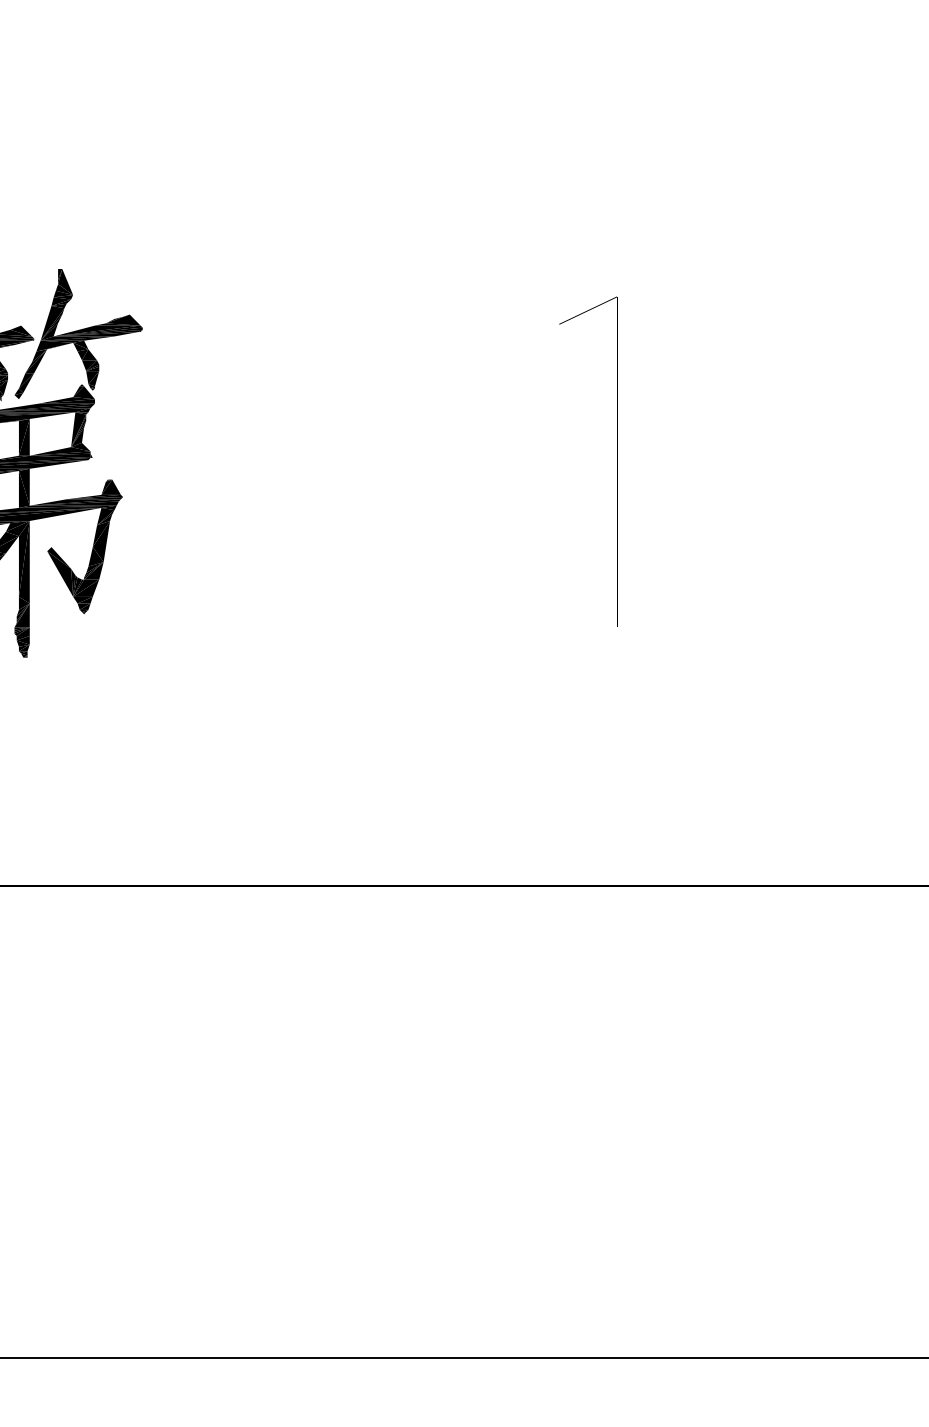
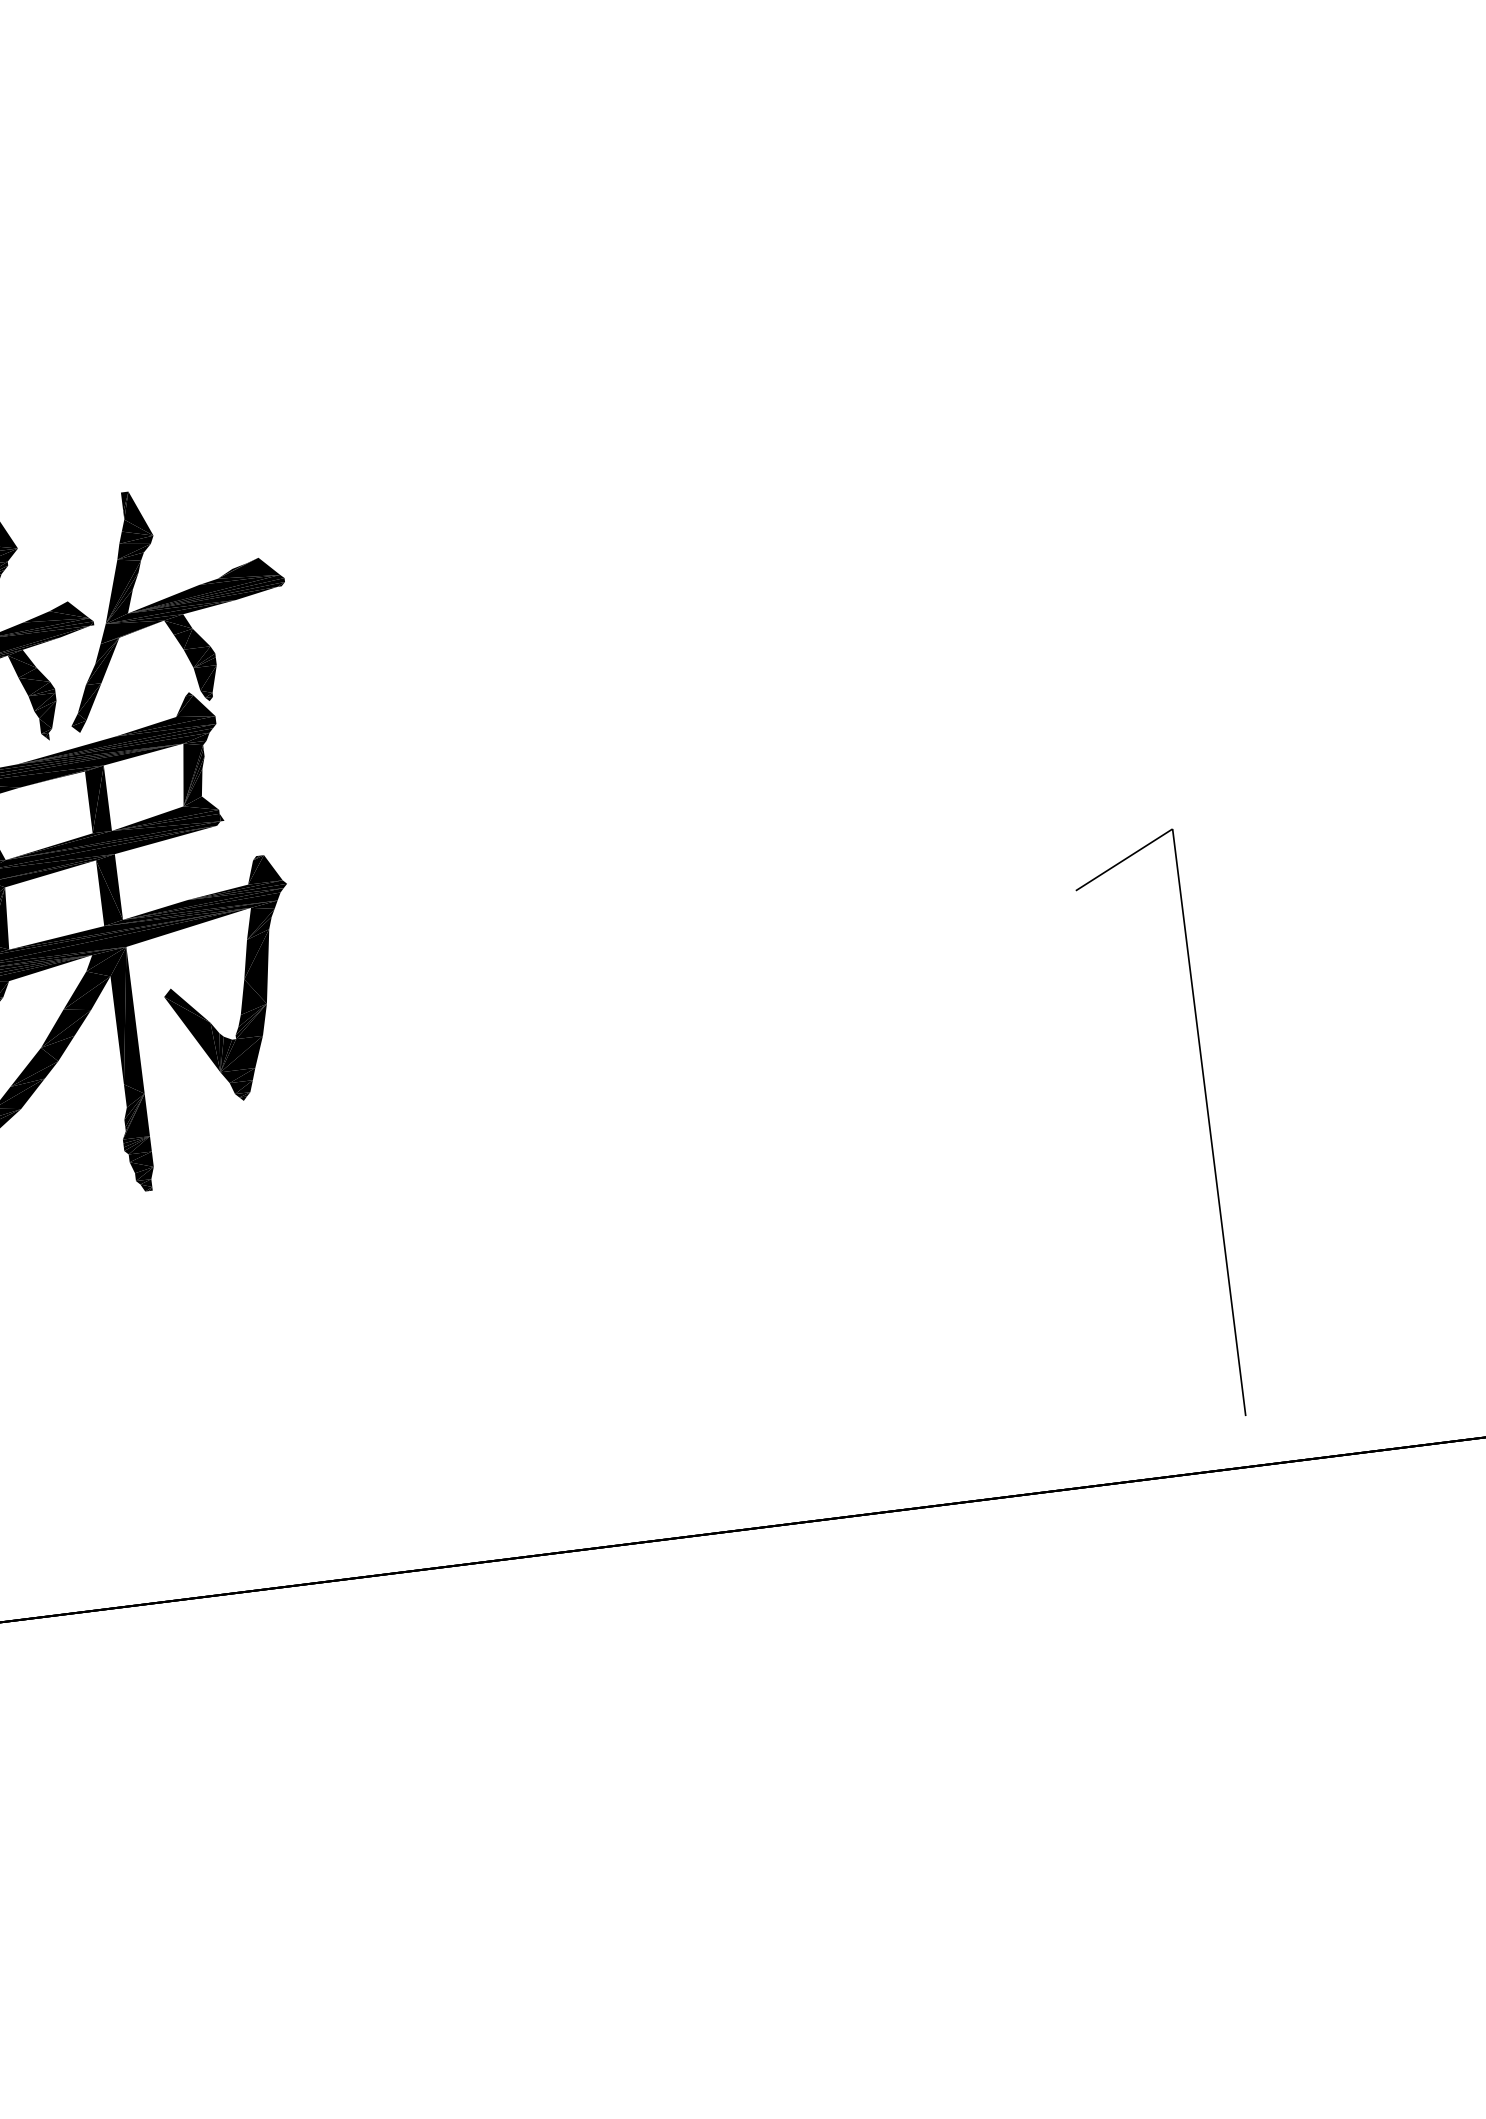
part: (617, 461) -> (1209, 1121), moved

